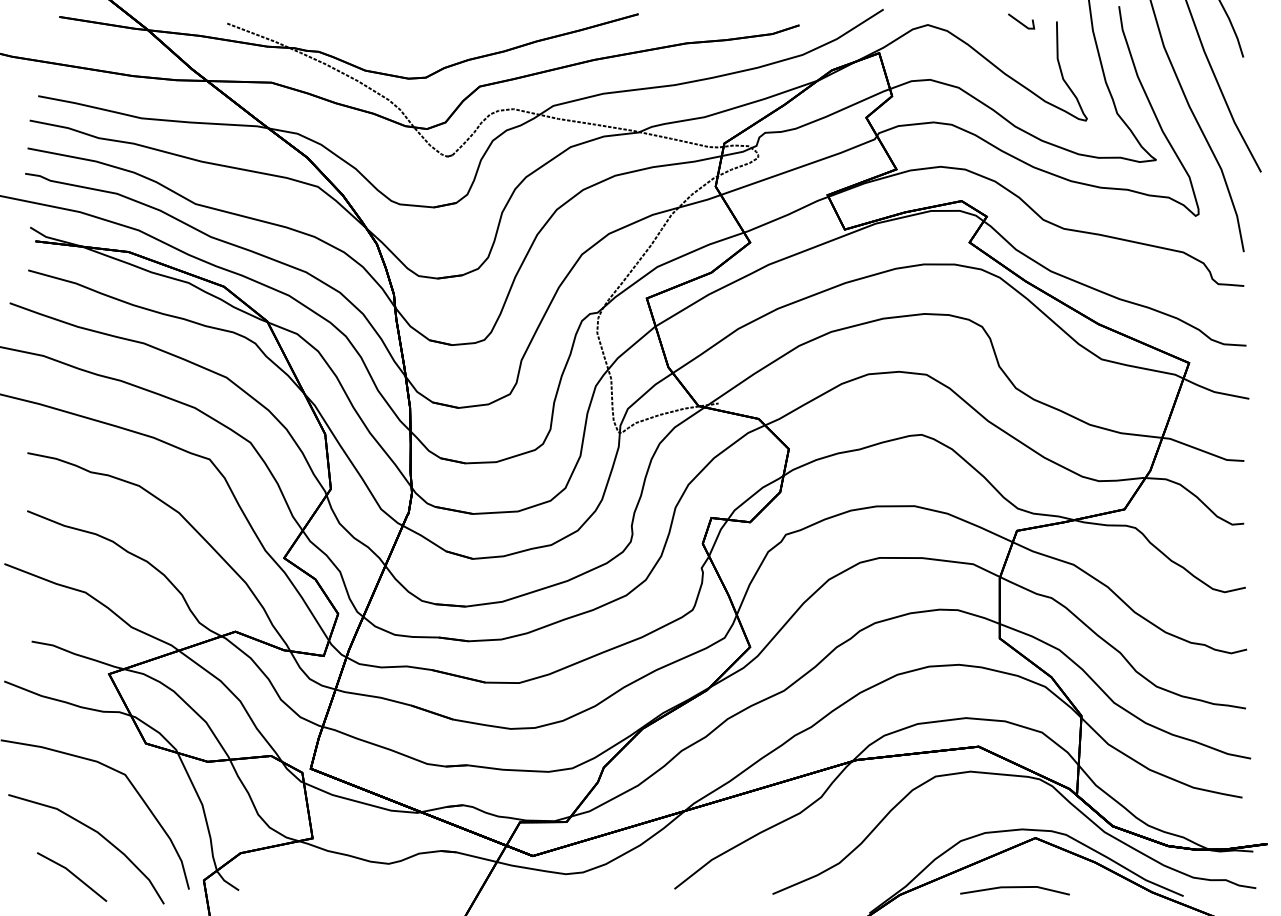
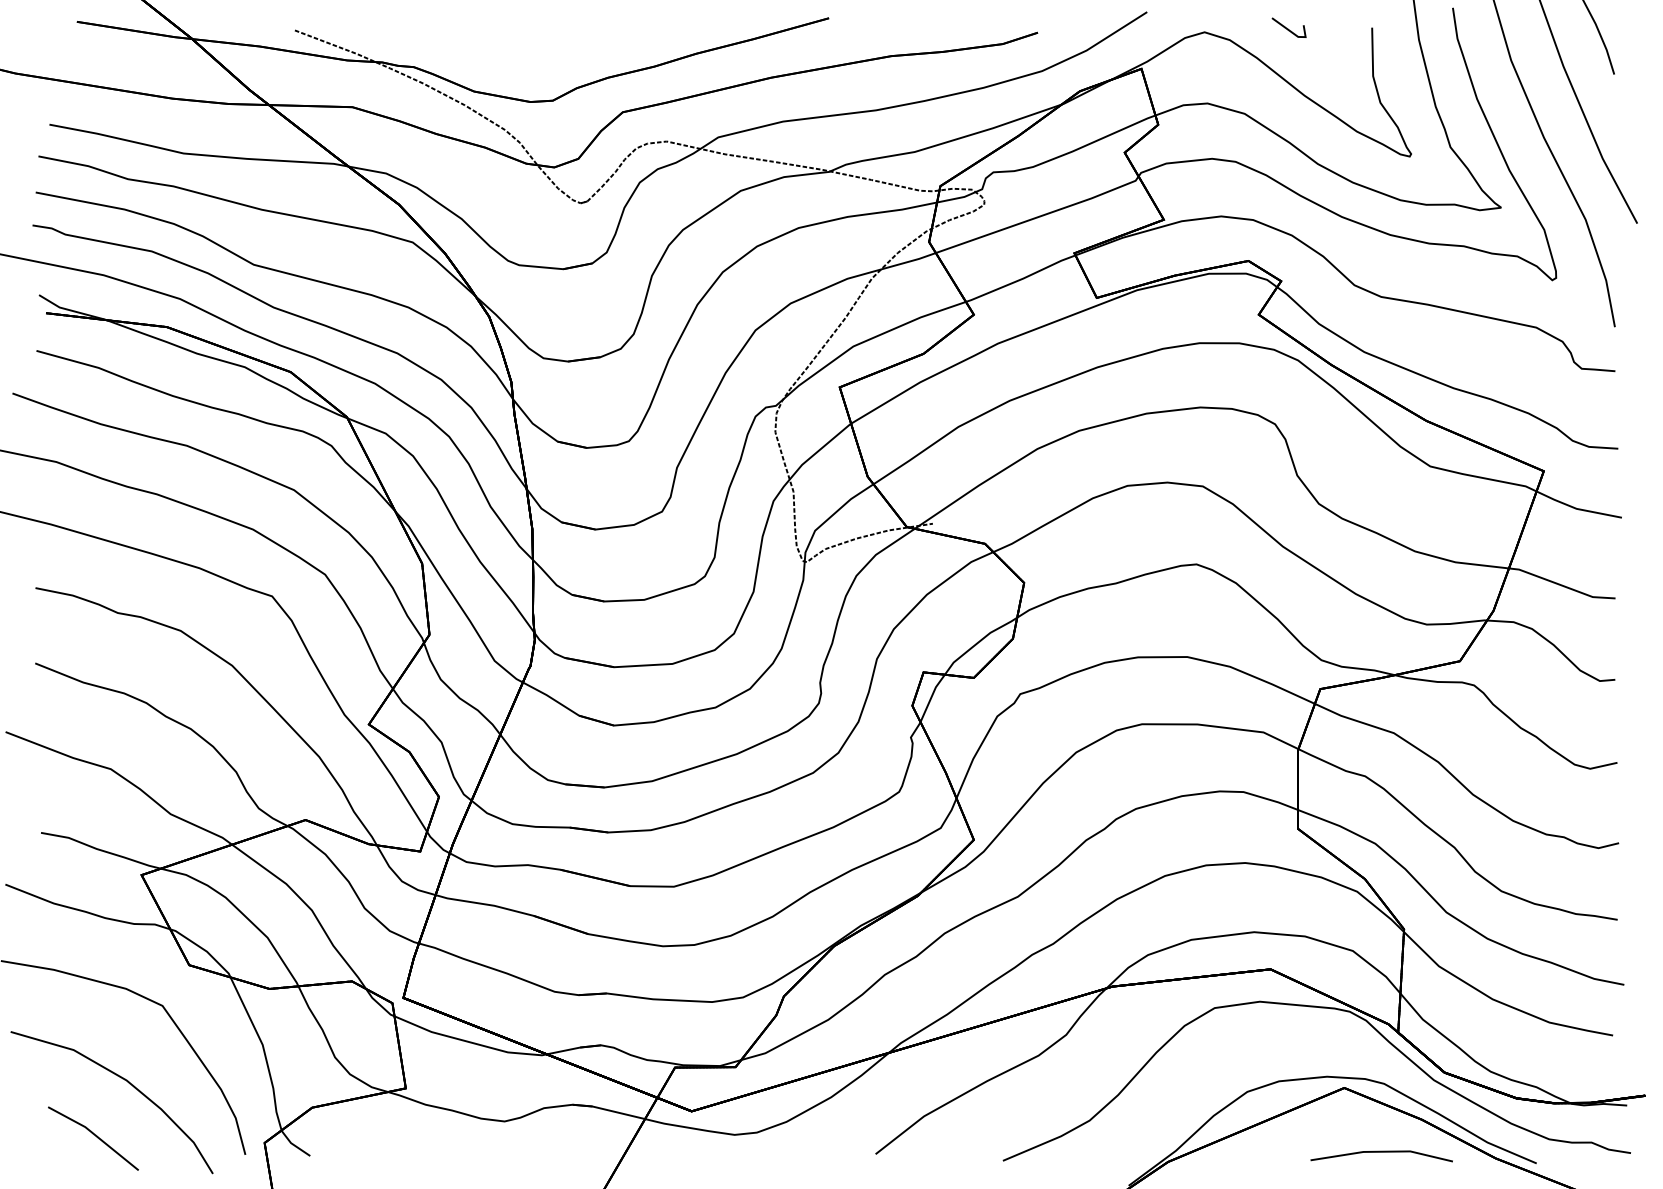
line: (1020, 22) -> (1288, 28), moved
part: (1014, 890) -> (1381, 1156), moved

